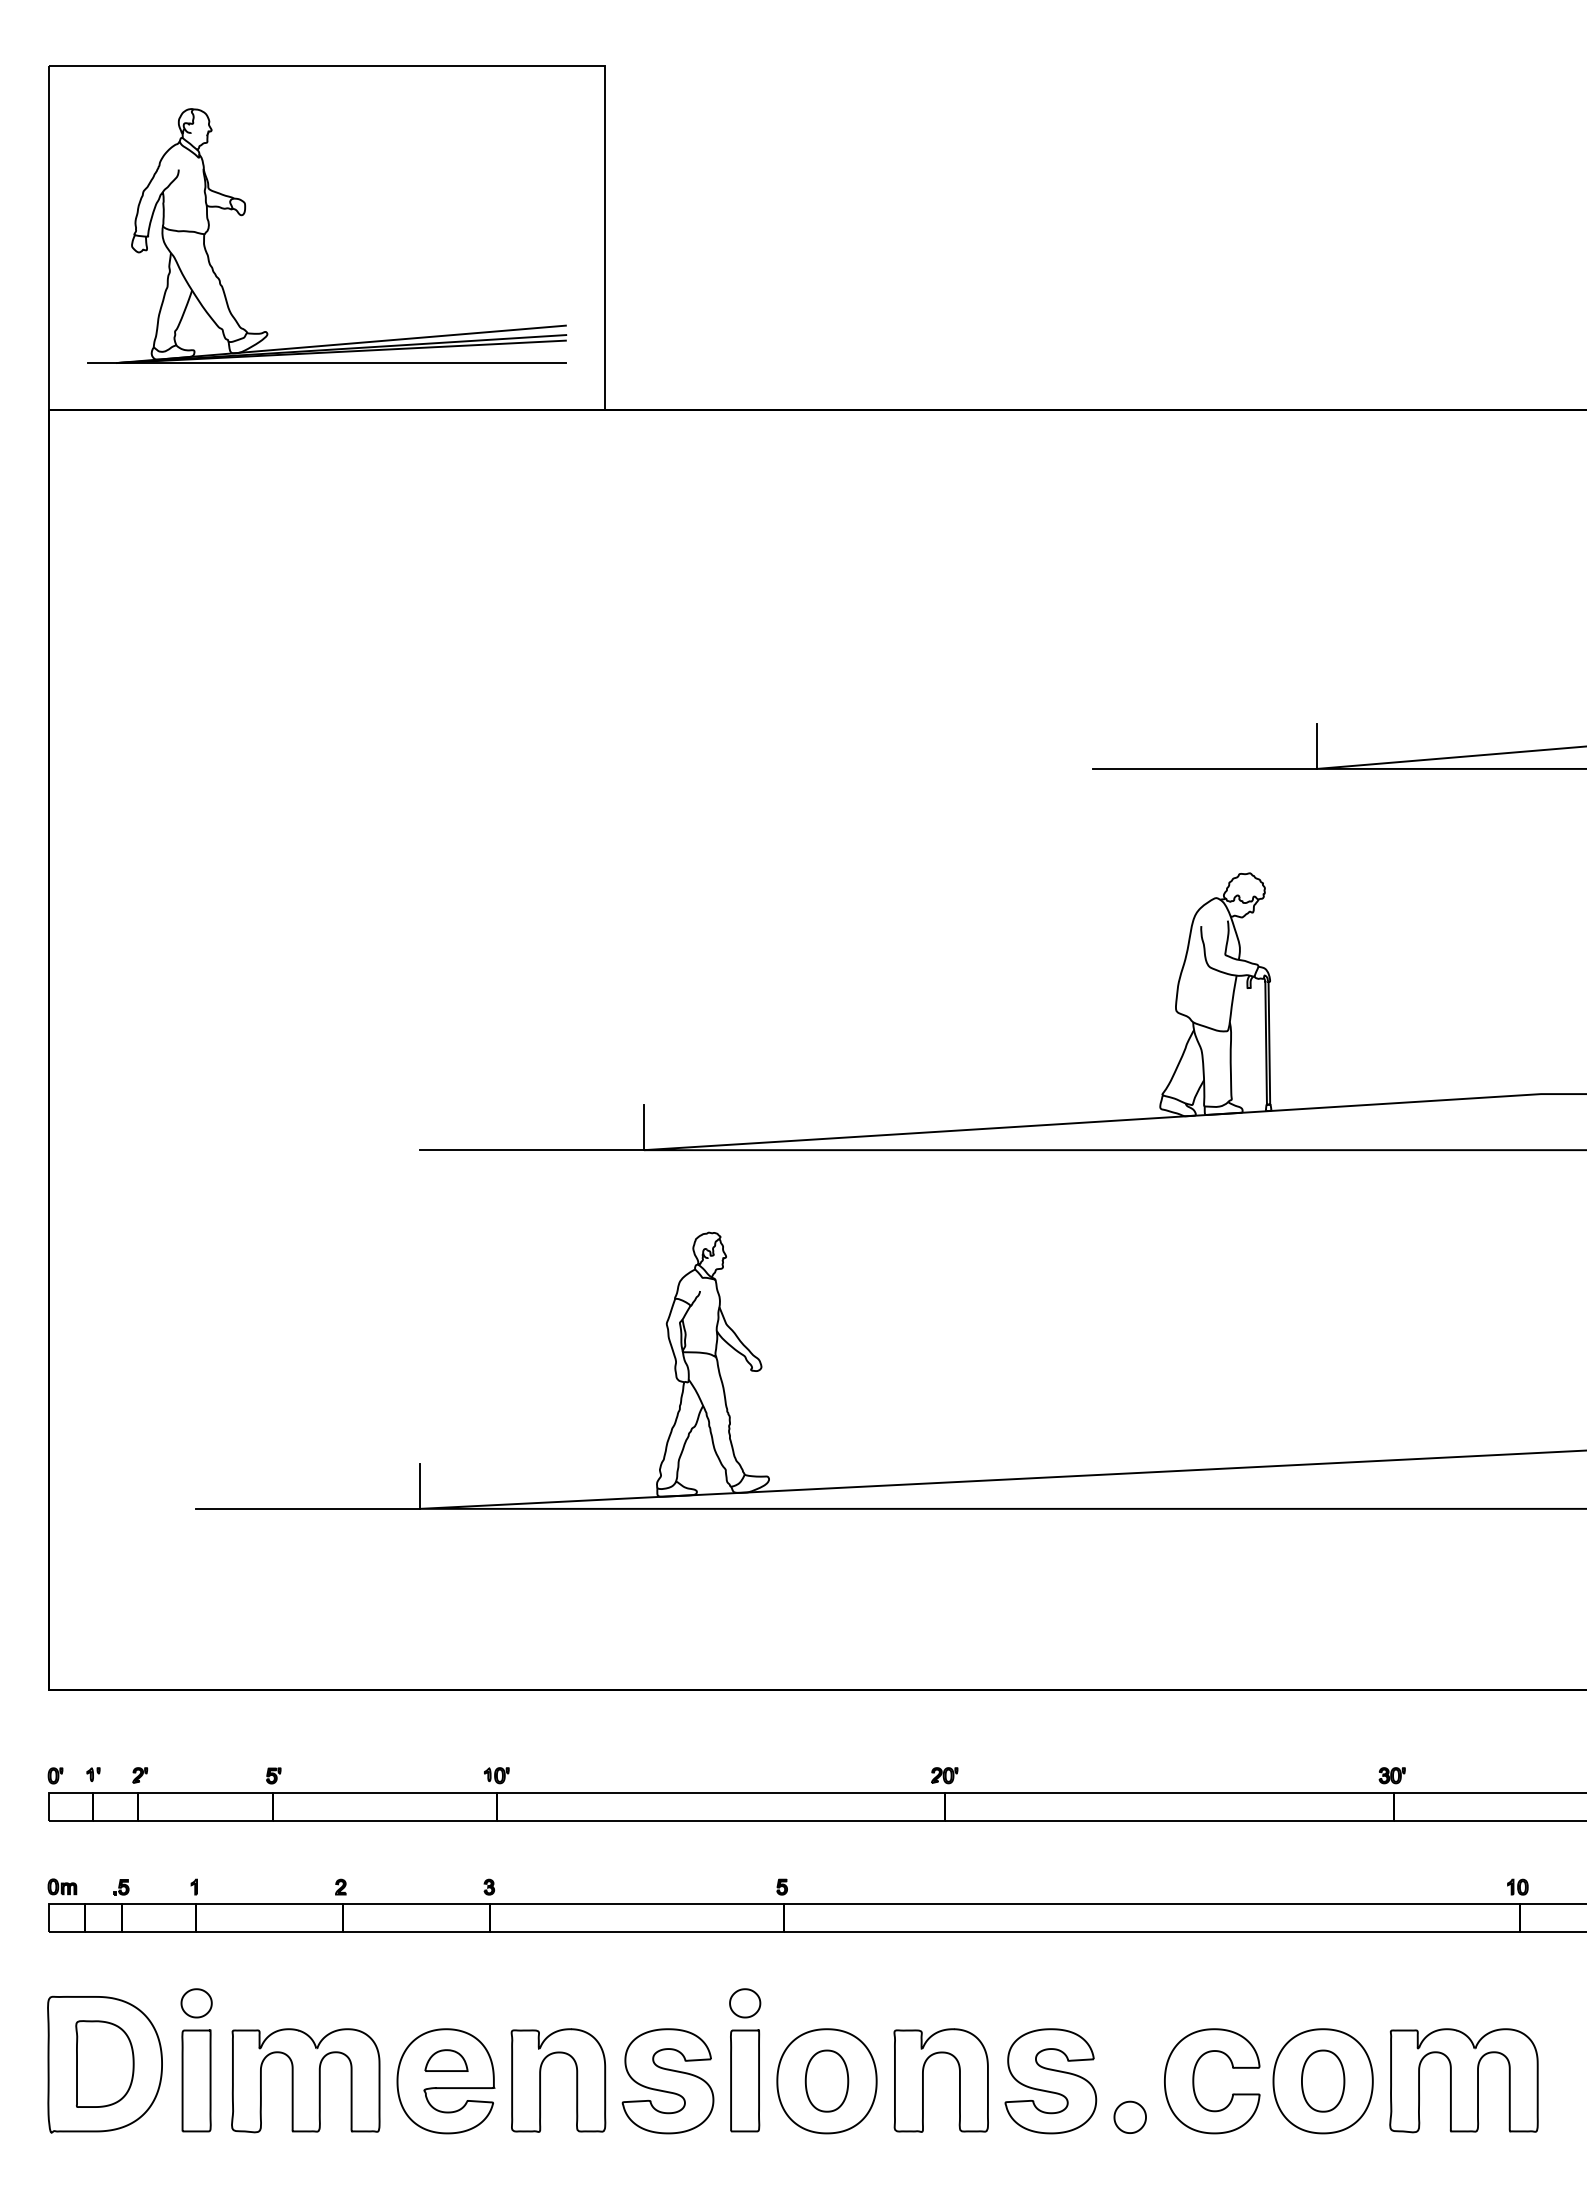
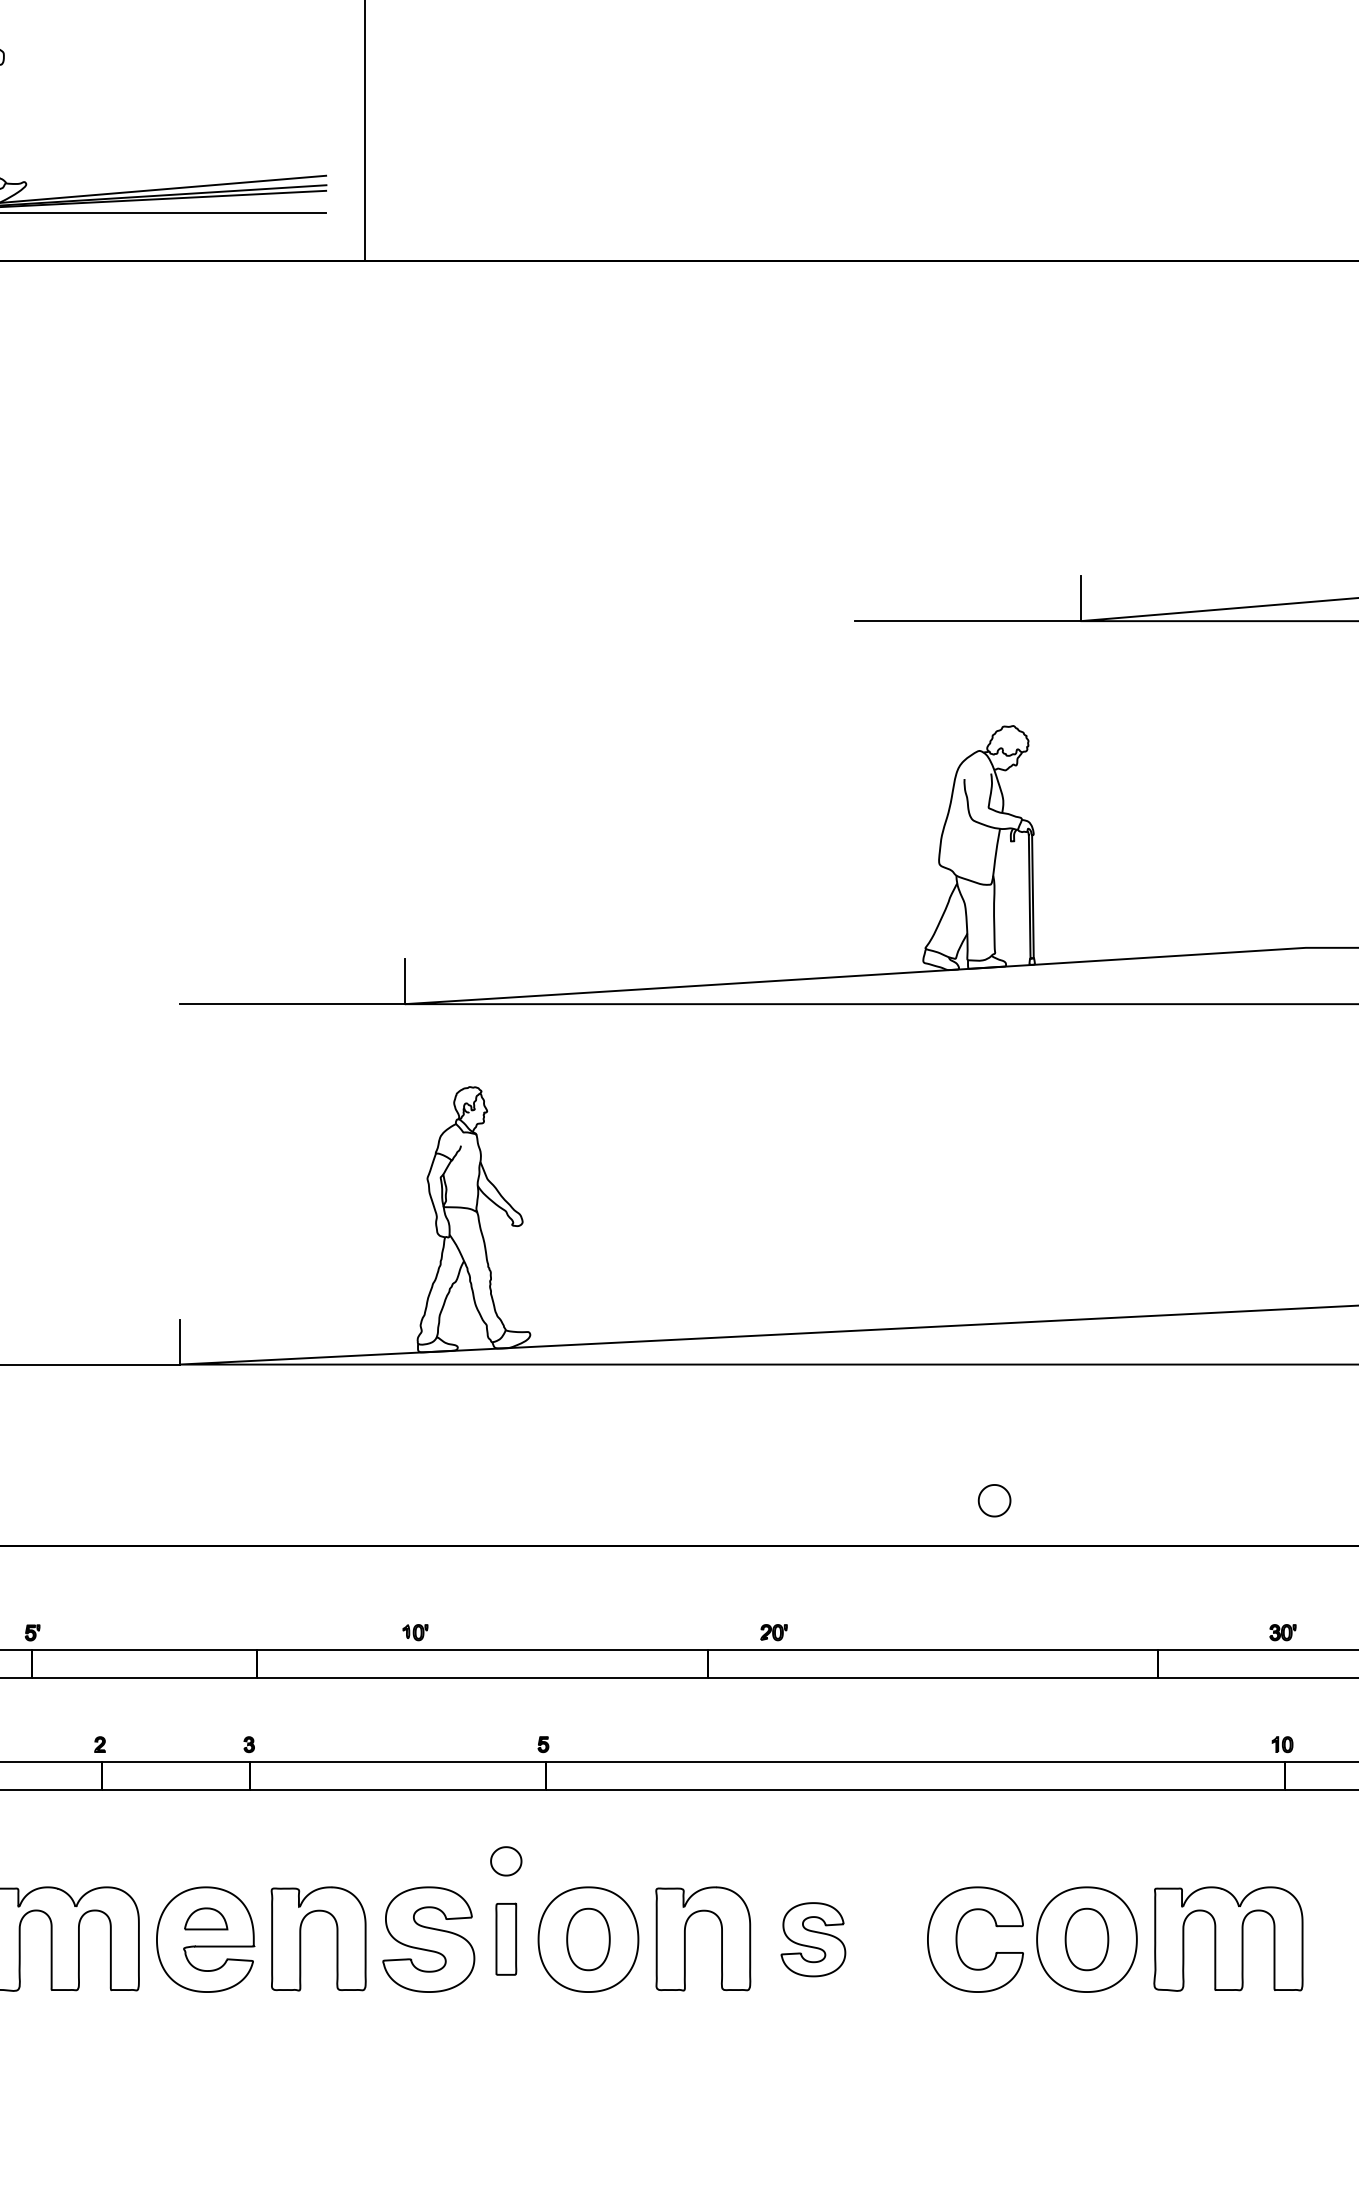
part: (496, 1775) -> (415, 1632), moved
part: (944, 1775) -> (773, 1632), moved
part: (1391, 1775) -> (1282, 1632), moved
part: (745, 2080) -> (506, 1938), size x0.7
part: (1050, 2081) -> (813, 1939), size x0.7
part: (1129, 2116) -> (993, 1499), moved

